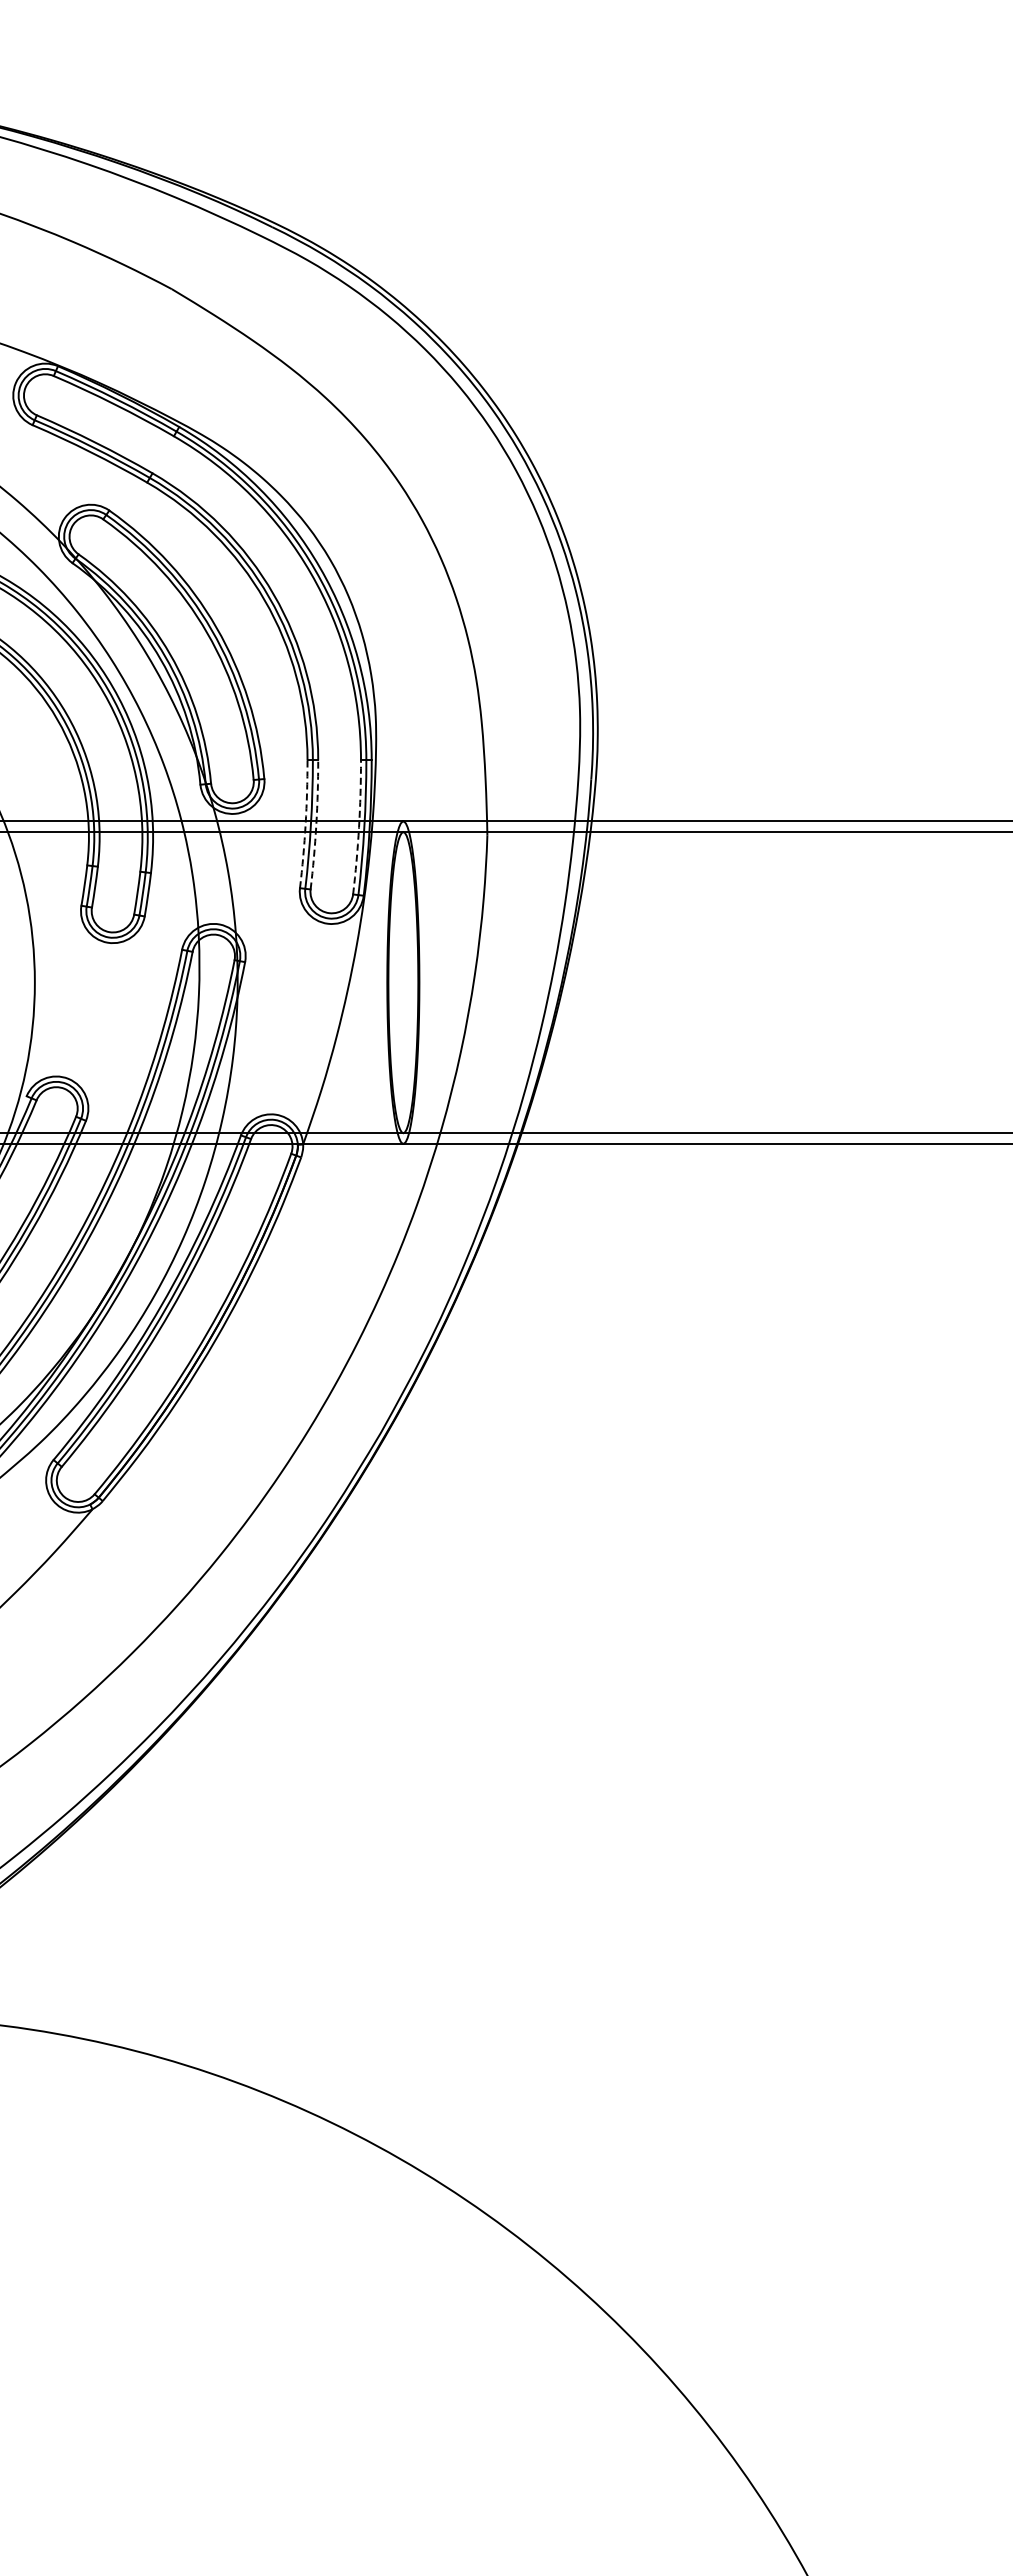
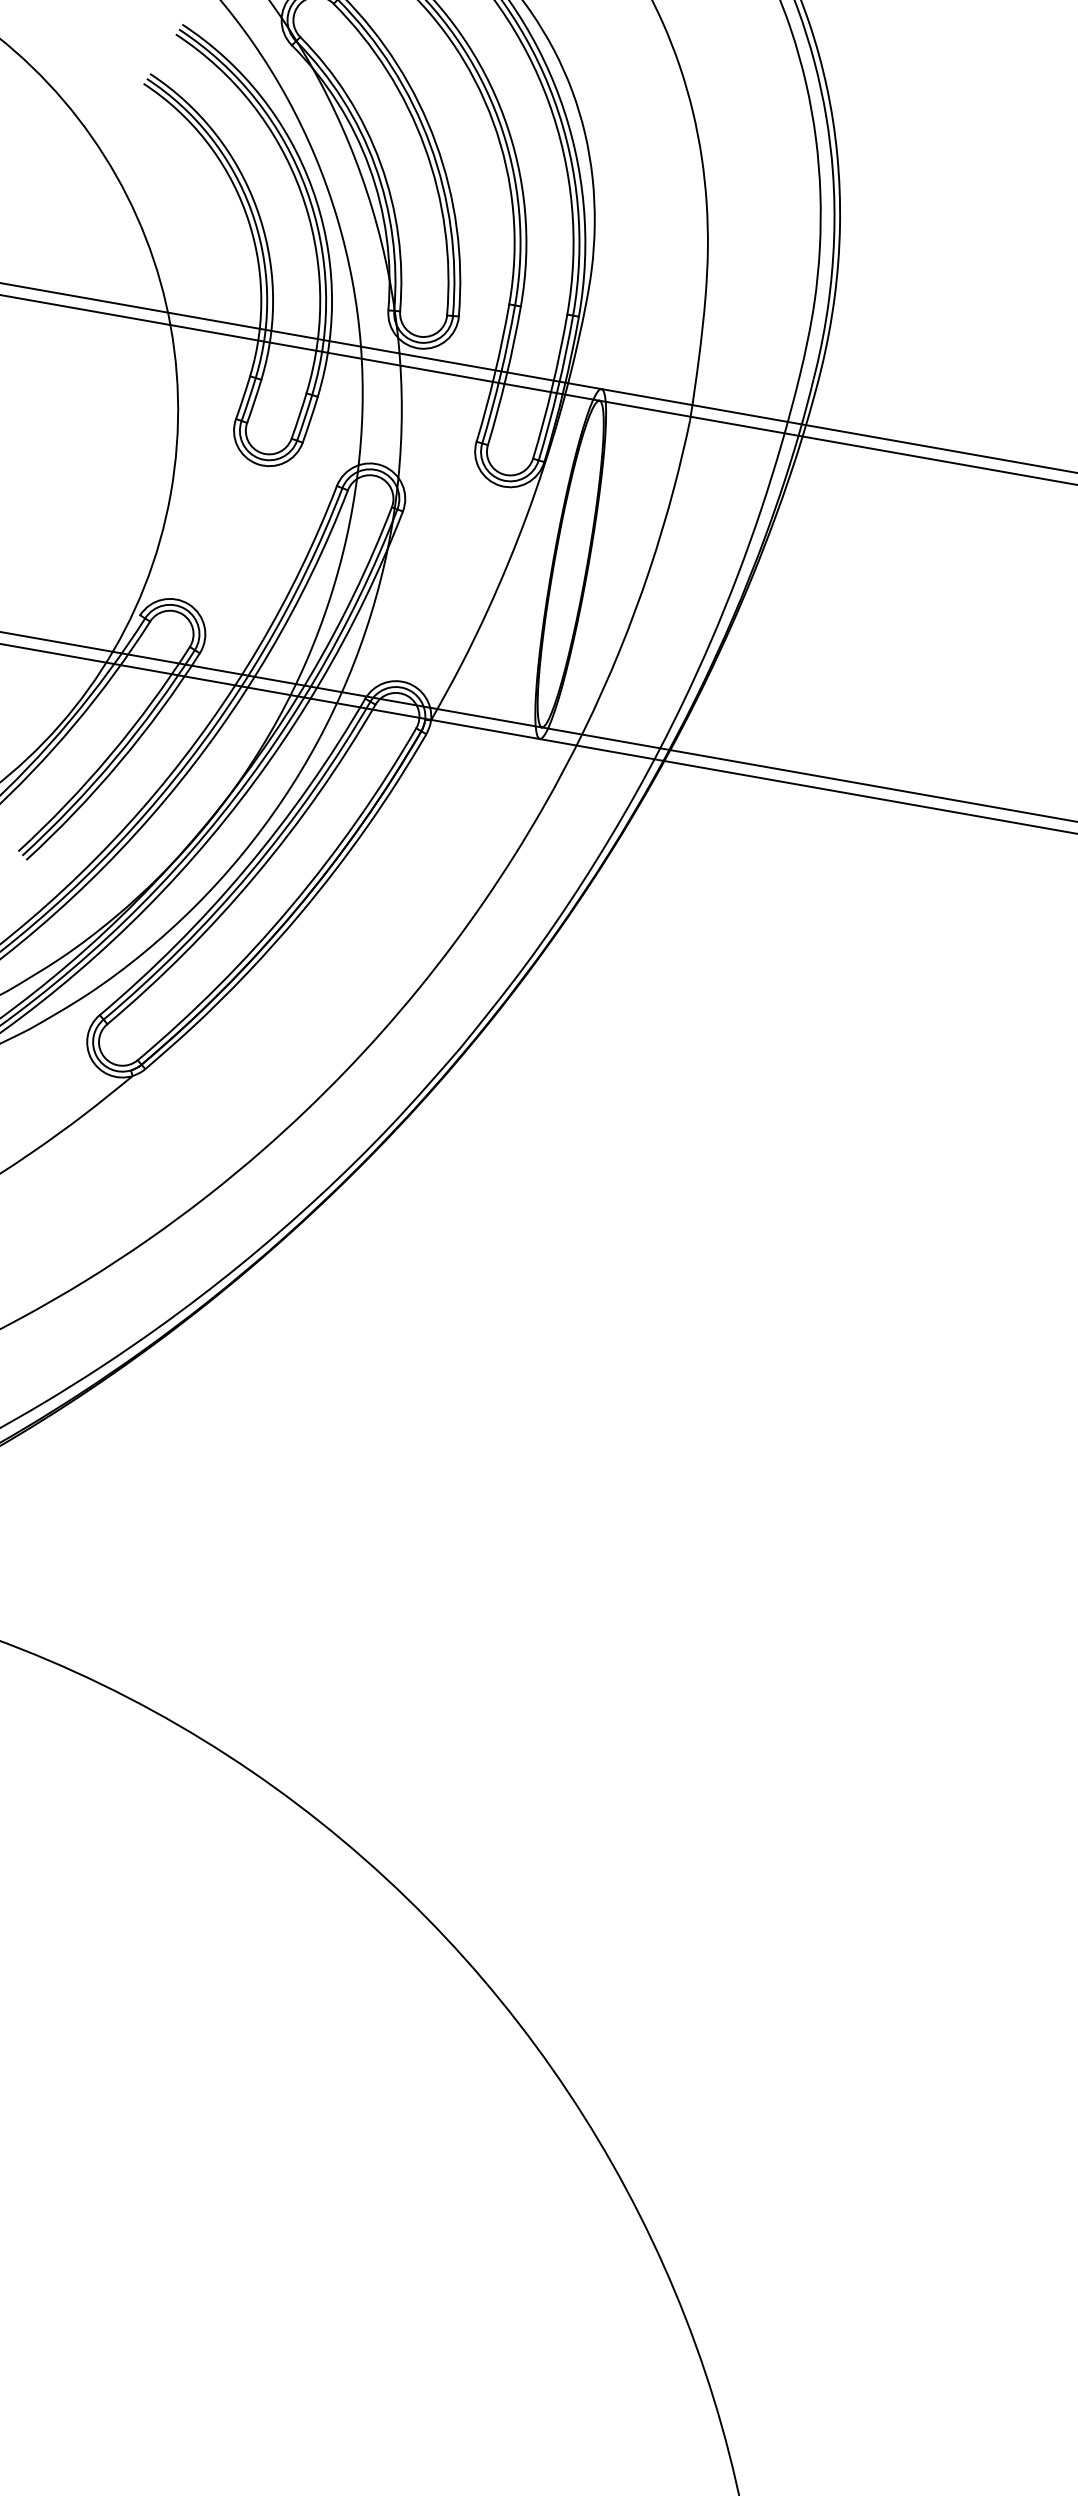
arc: (305, 824) -> (494, 373), dashed -> solid
arc: (316, 825) -> (506, 376), dashed -> solid
arc: (359, 827) -> (552, 387), dashed -> solid

